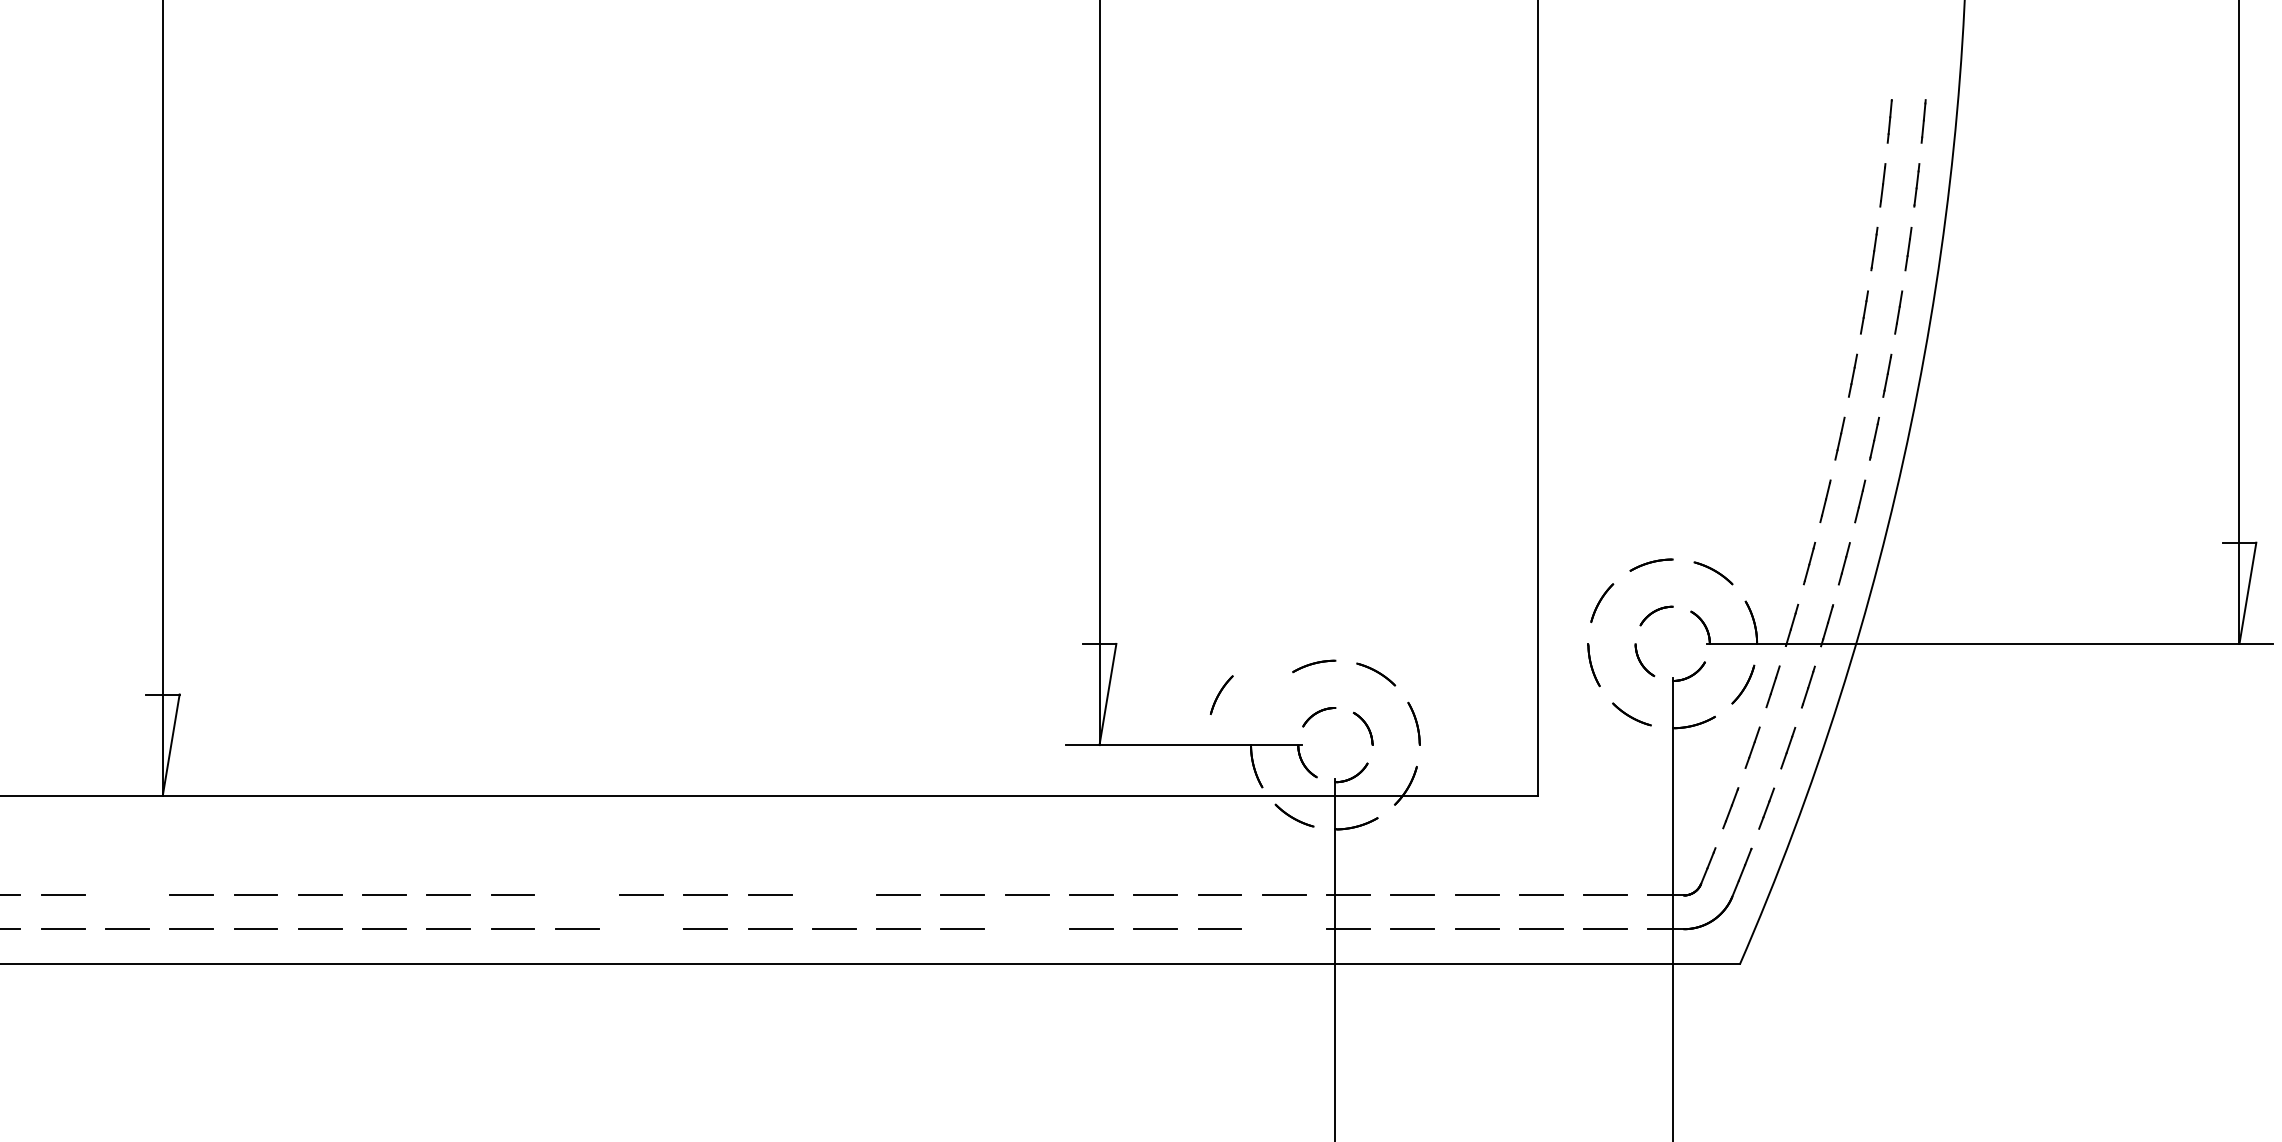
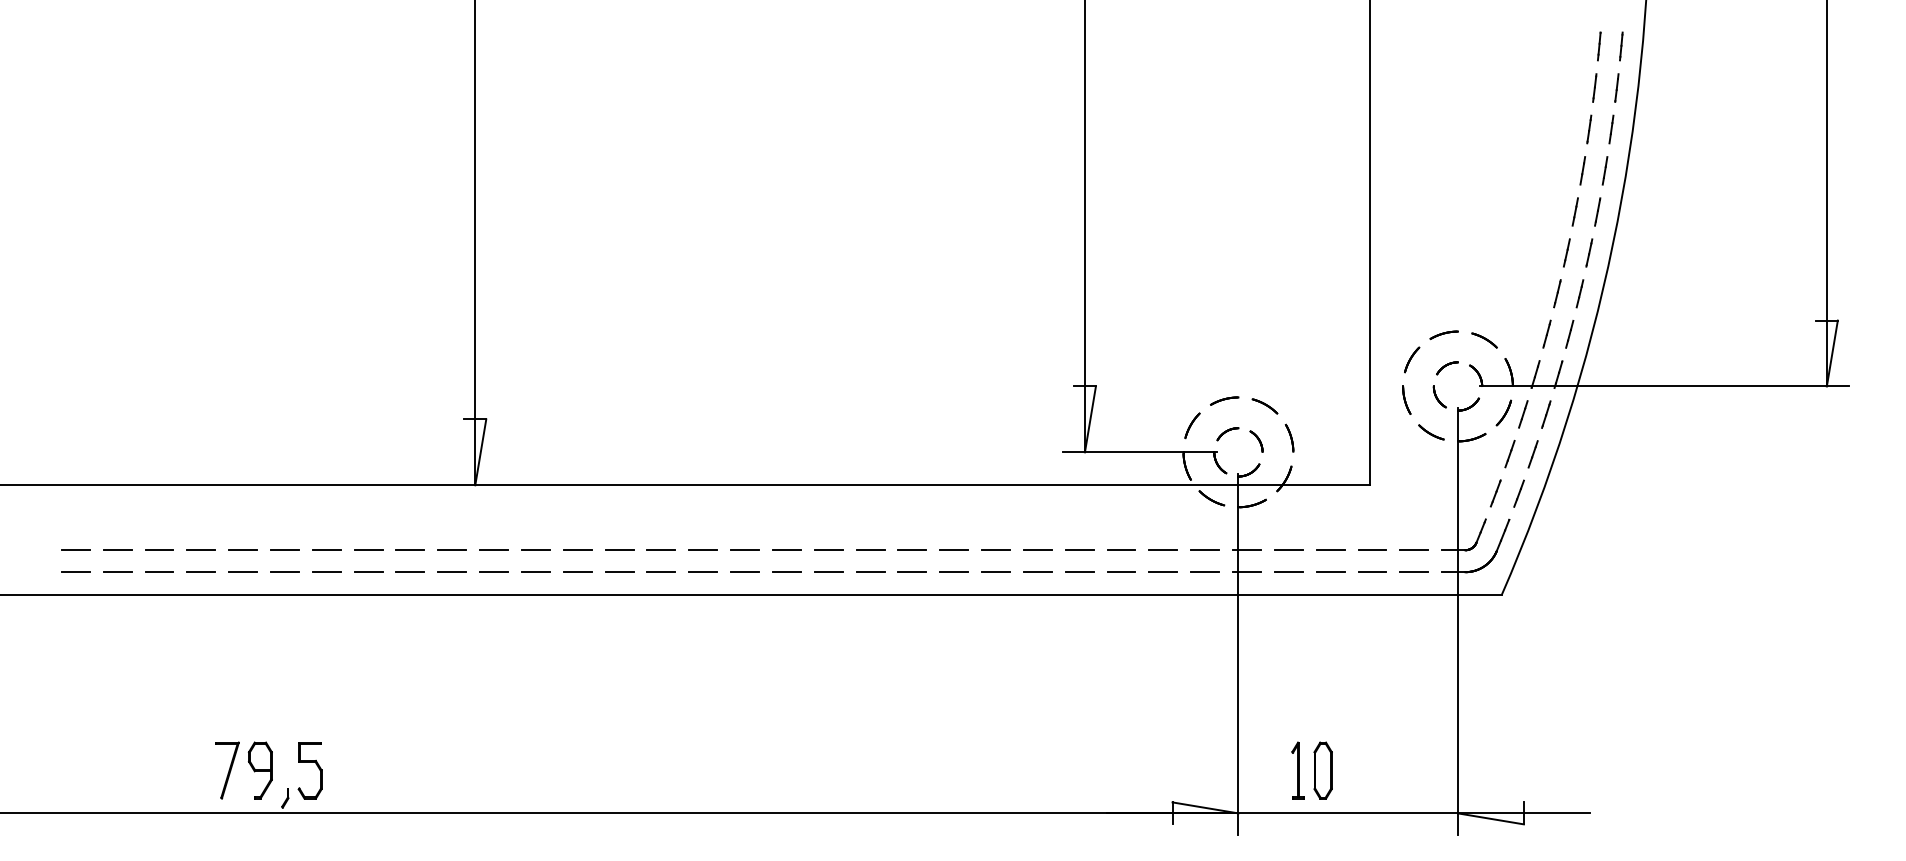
part: (1221, 694) -> (1192, 425), moved
line: (127, 895) -> (452, 550), added
line: (577, 895) -> (745, 550), added
line: (834, 895) -> (912, 550), added
line: (640, 929) -> (786, 572), added
line: (1026, 929) -> (1037, 572), added
line: (1284, 929) -> (1205, 572), added

